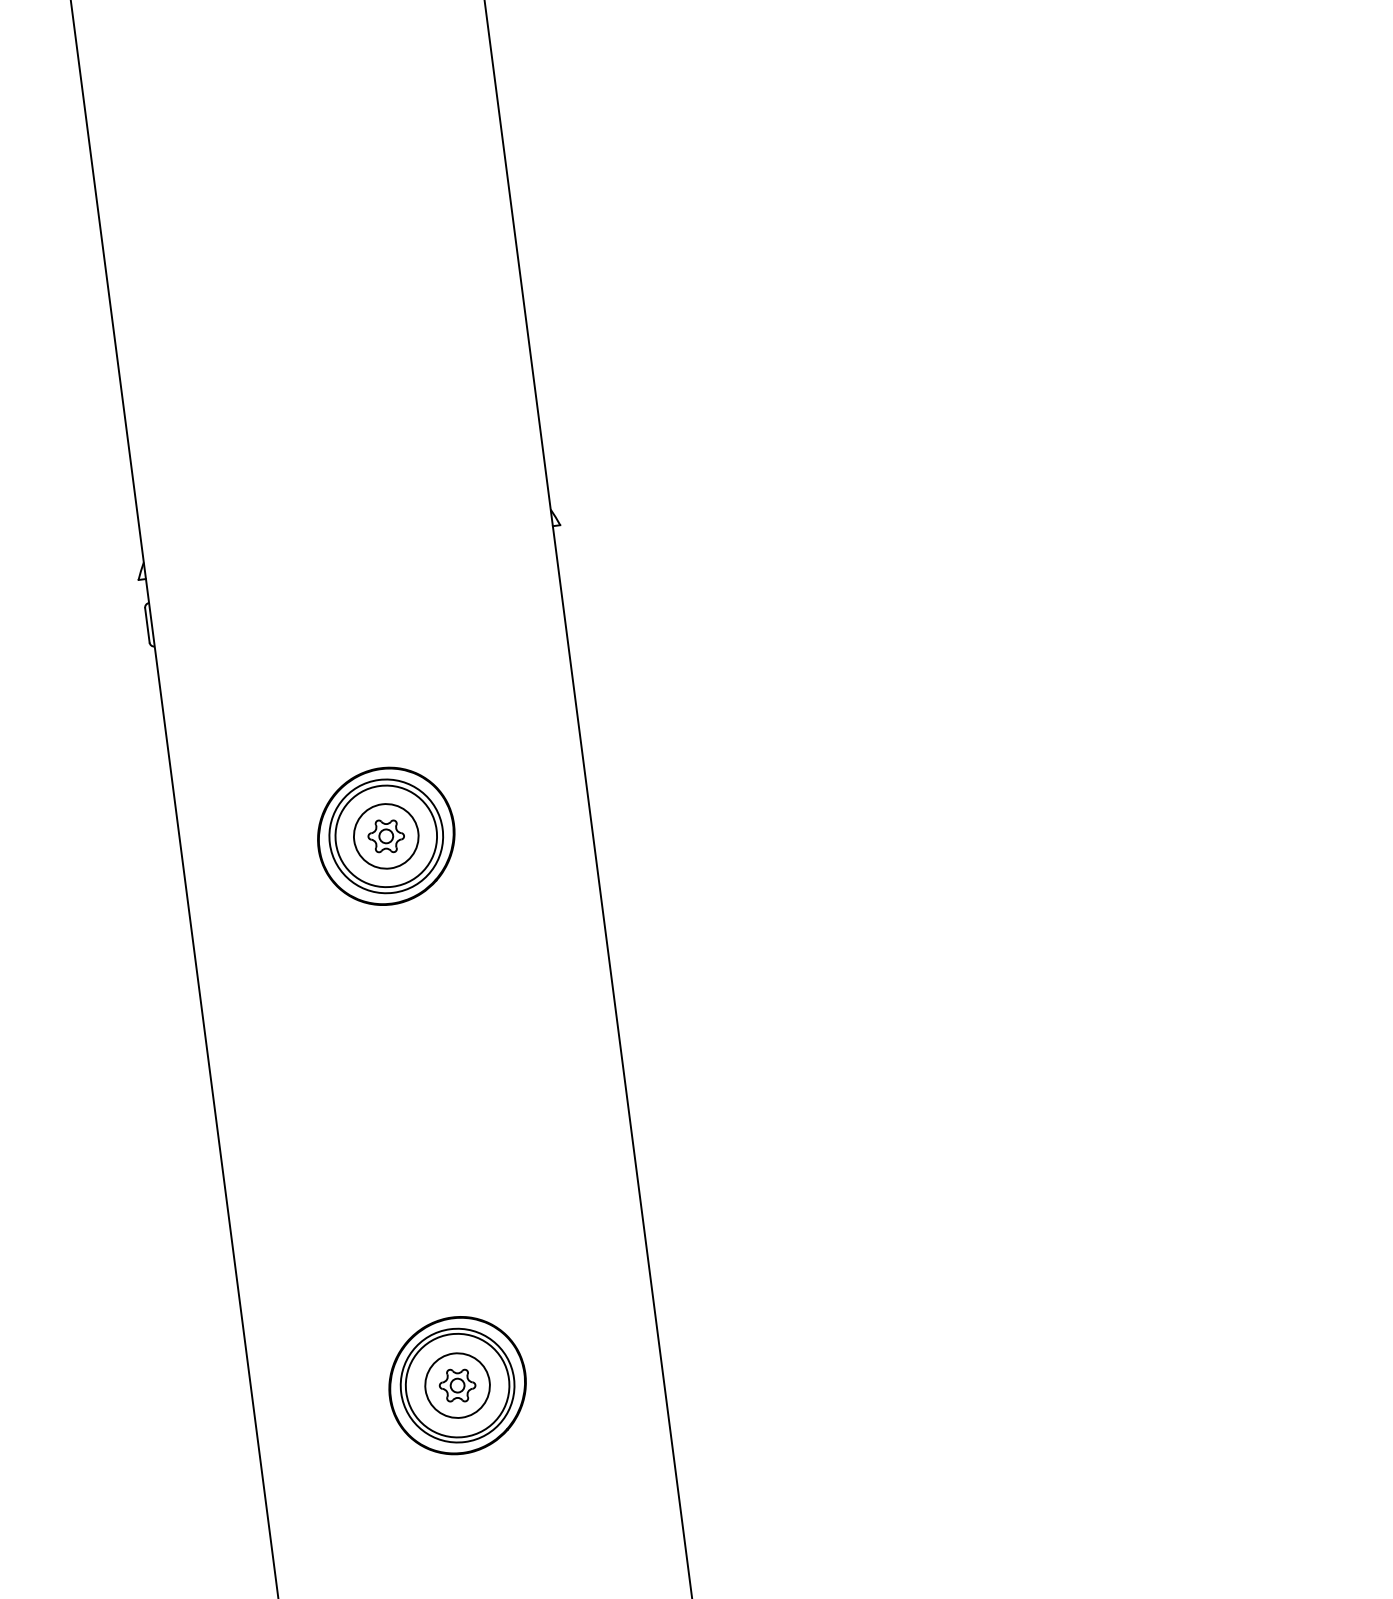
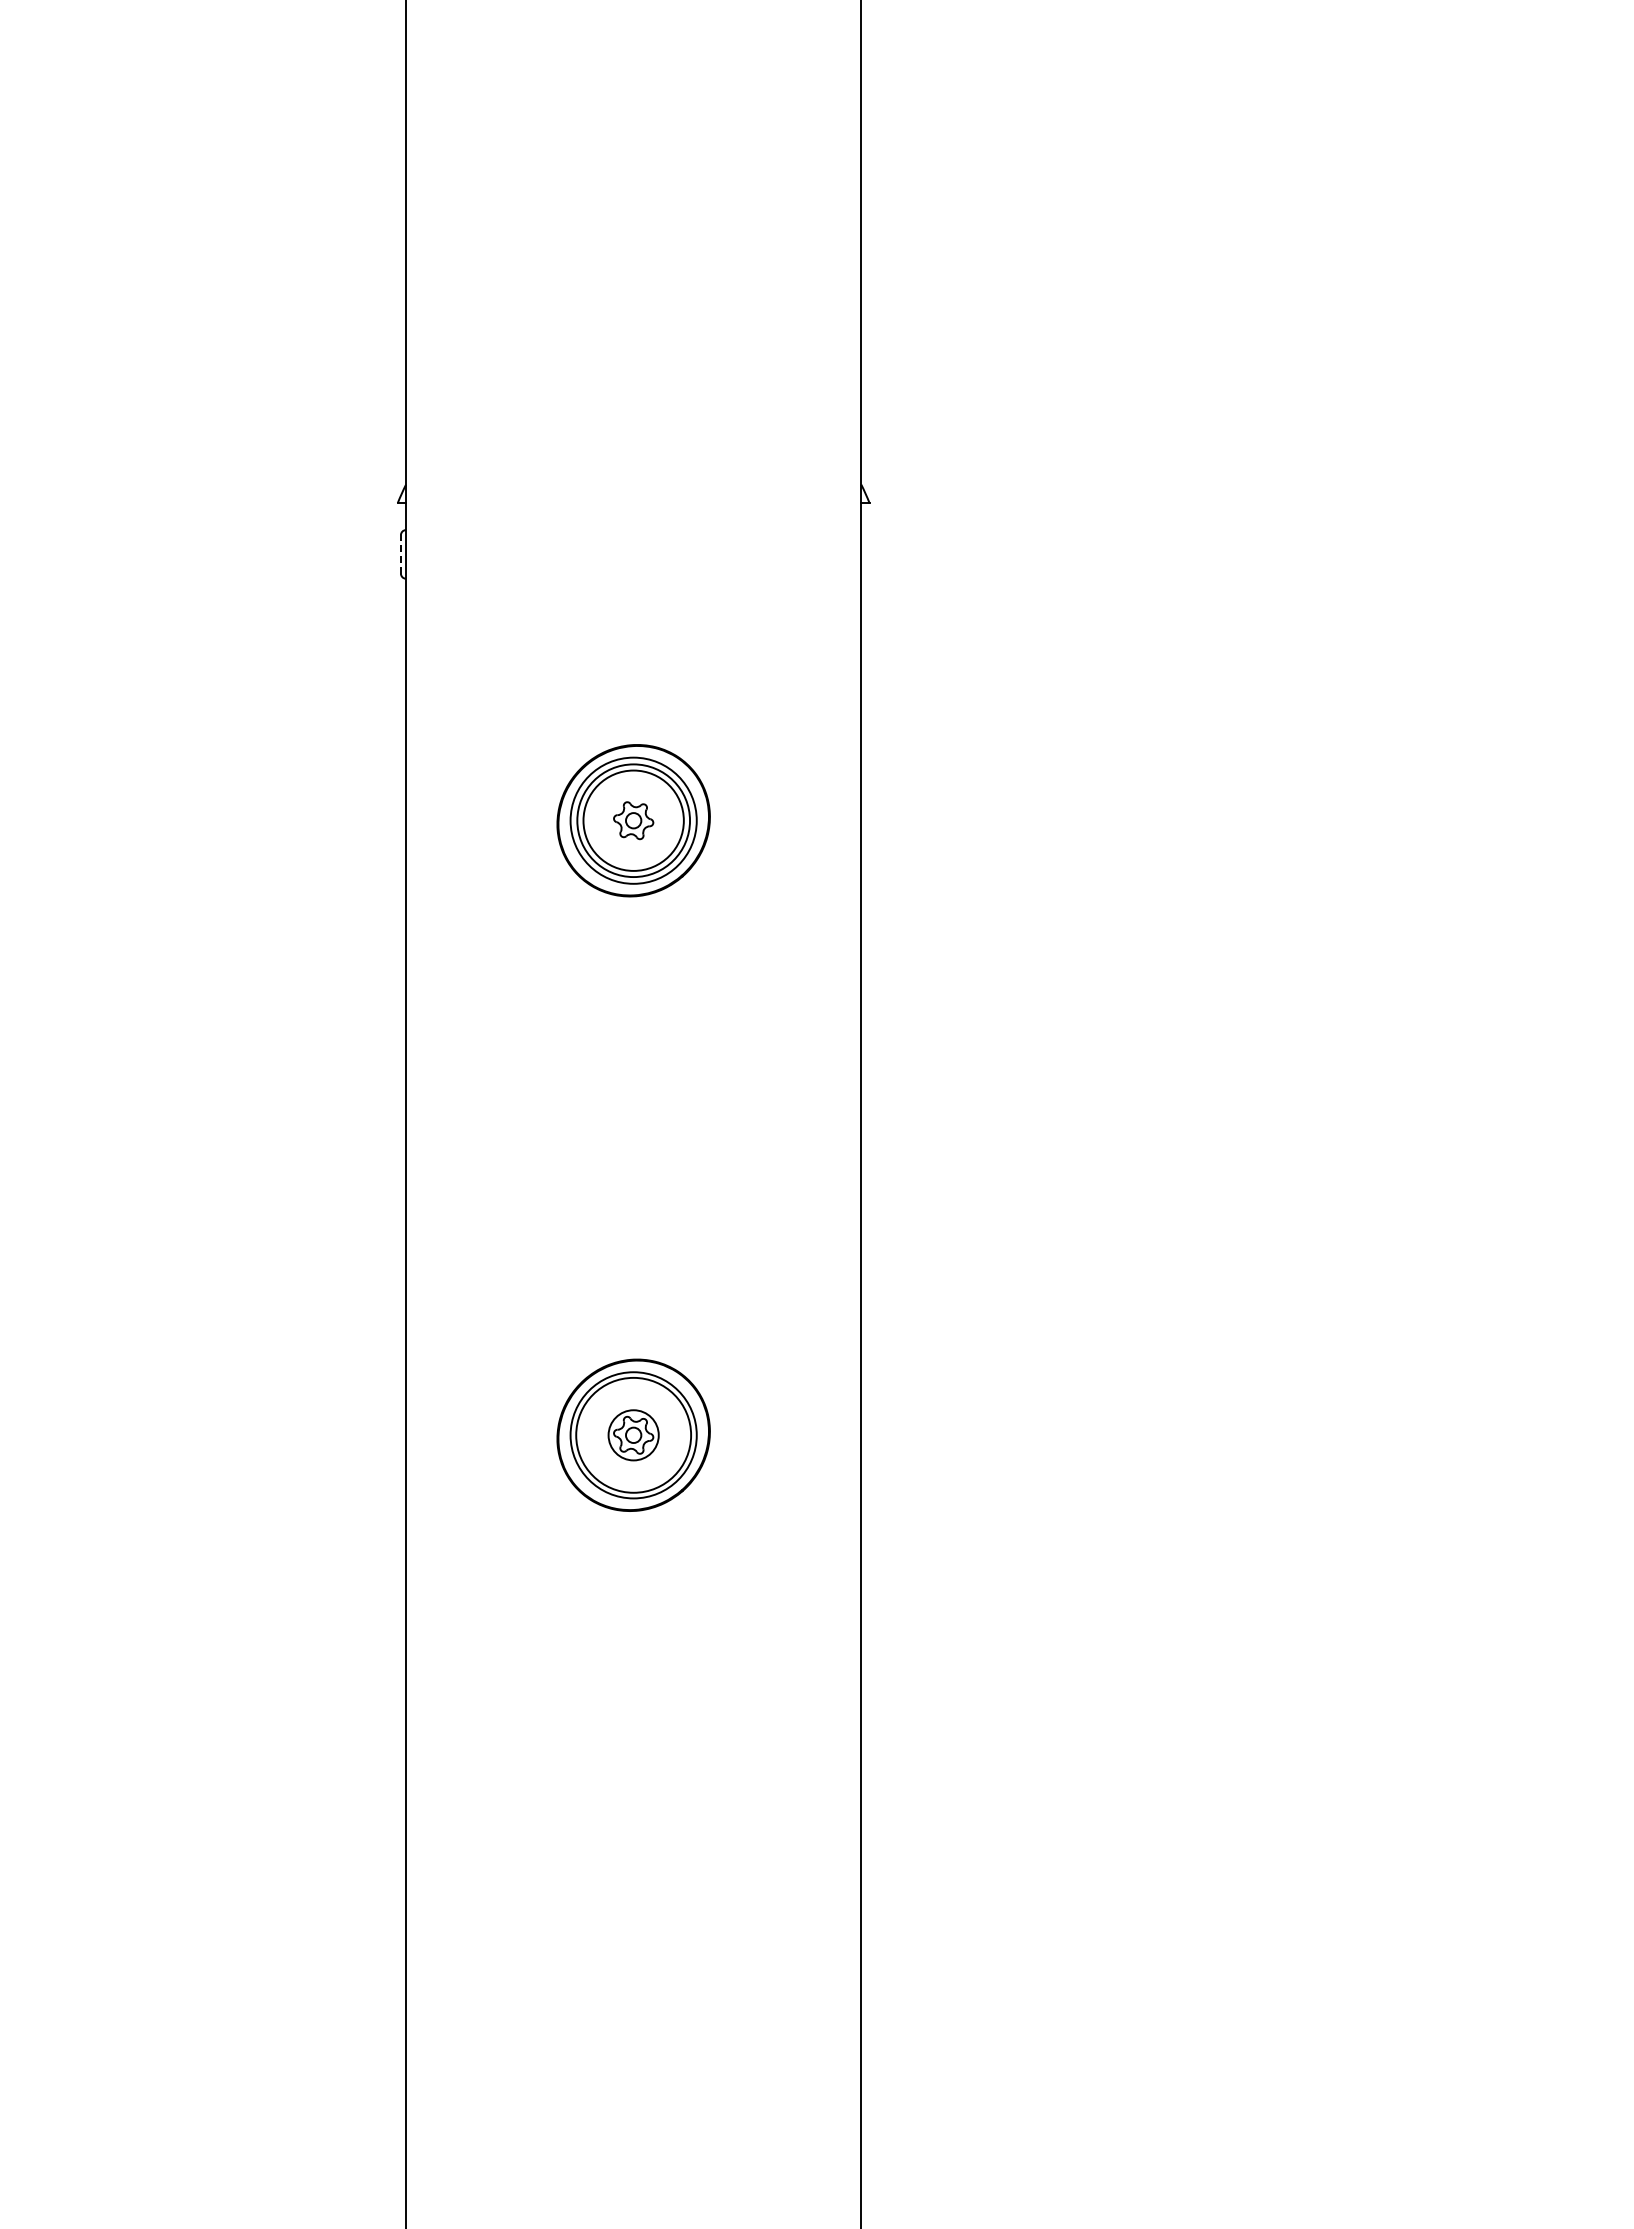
line: (146, 624) -> (400, 553), solid -> dashed
circle: (386, 836) -> (633, 820), size x1.4
circle: (457, 1385) -> (633, 1435), size x0.7

